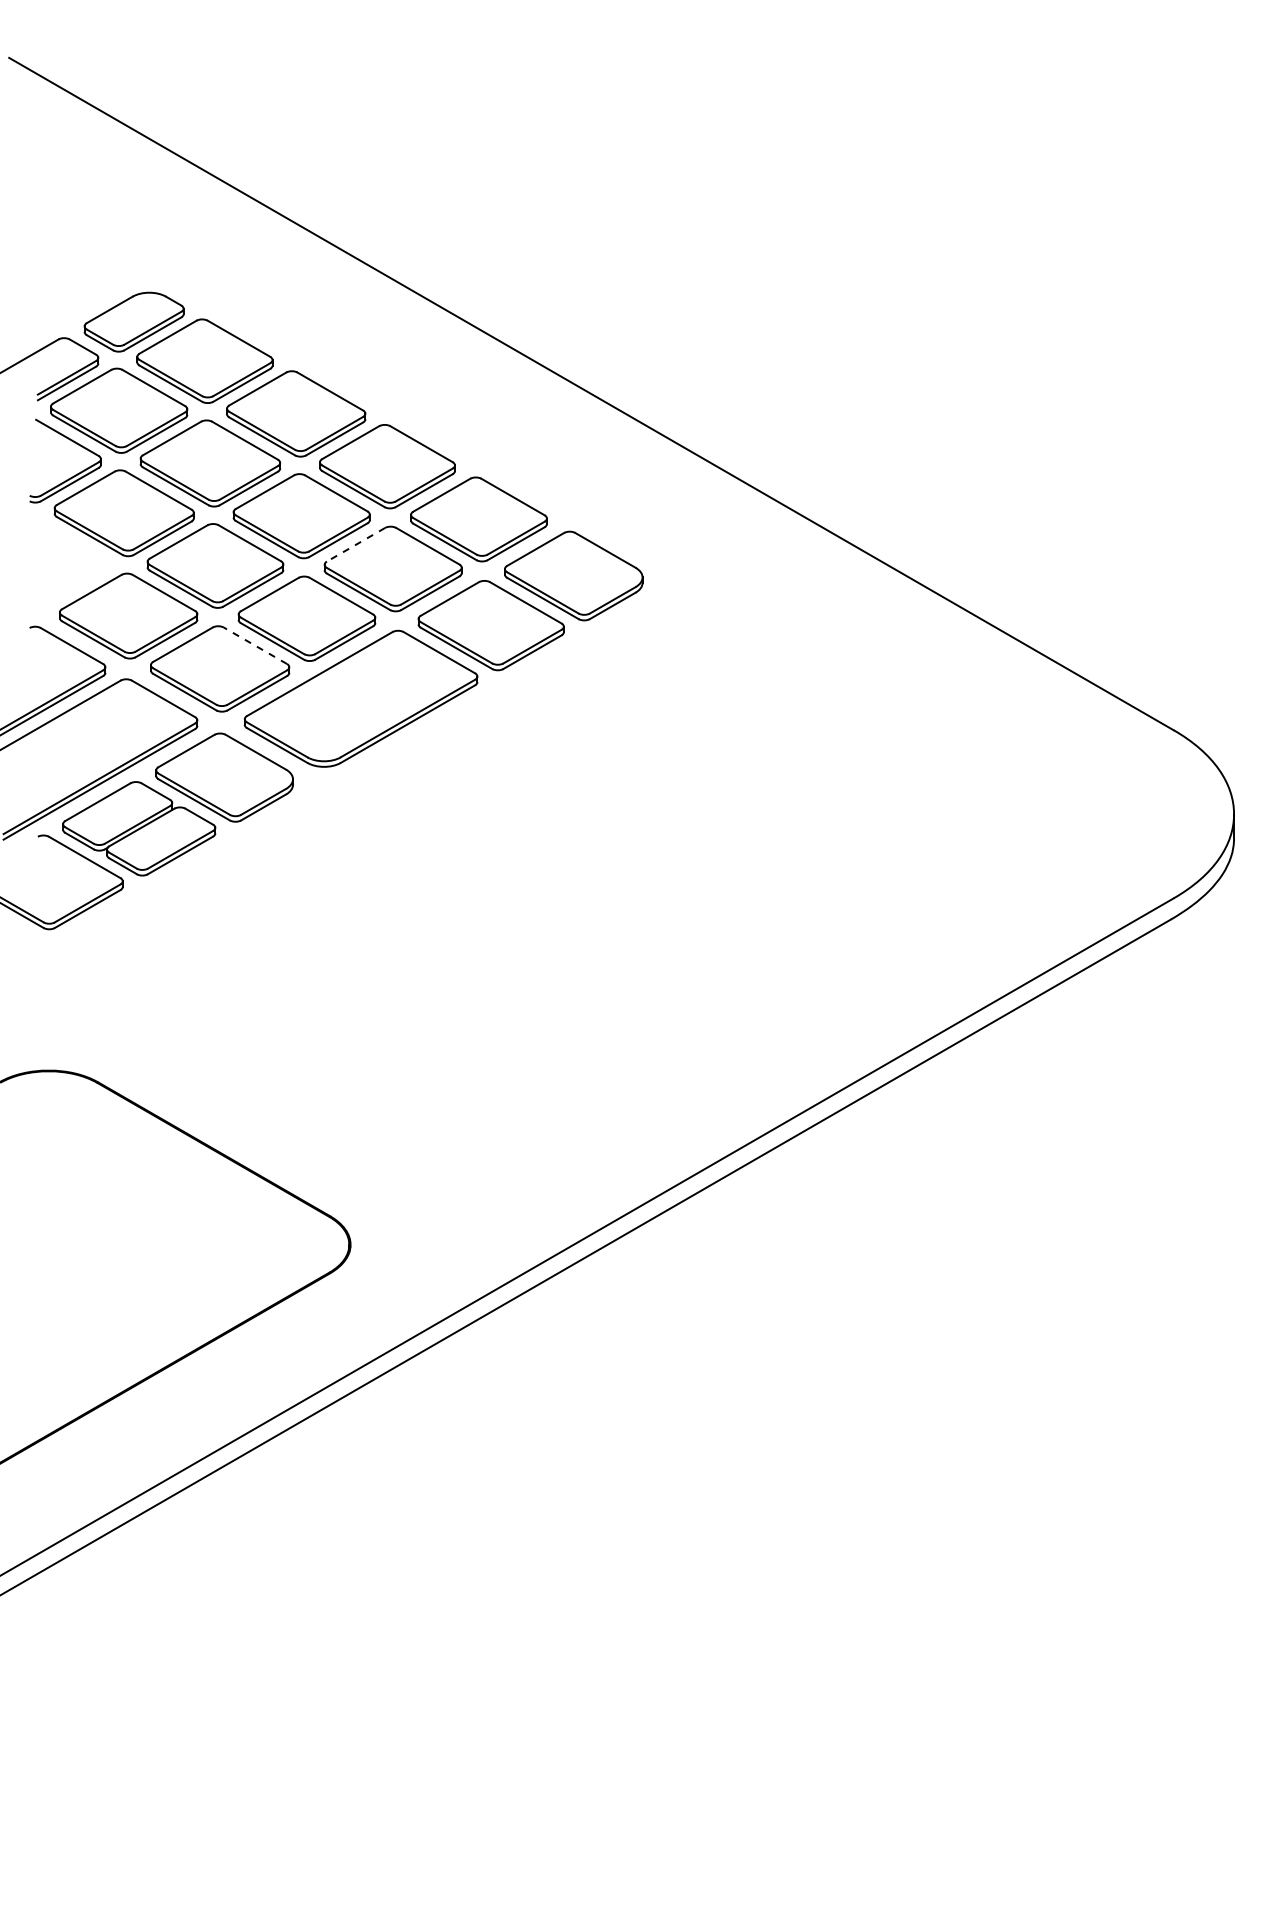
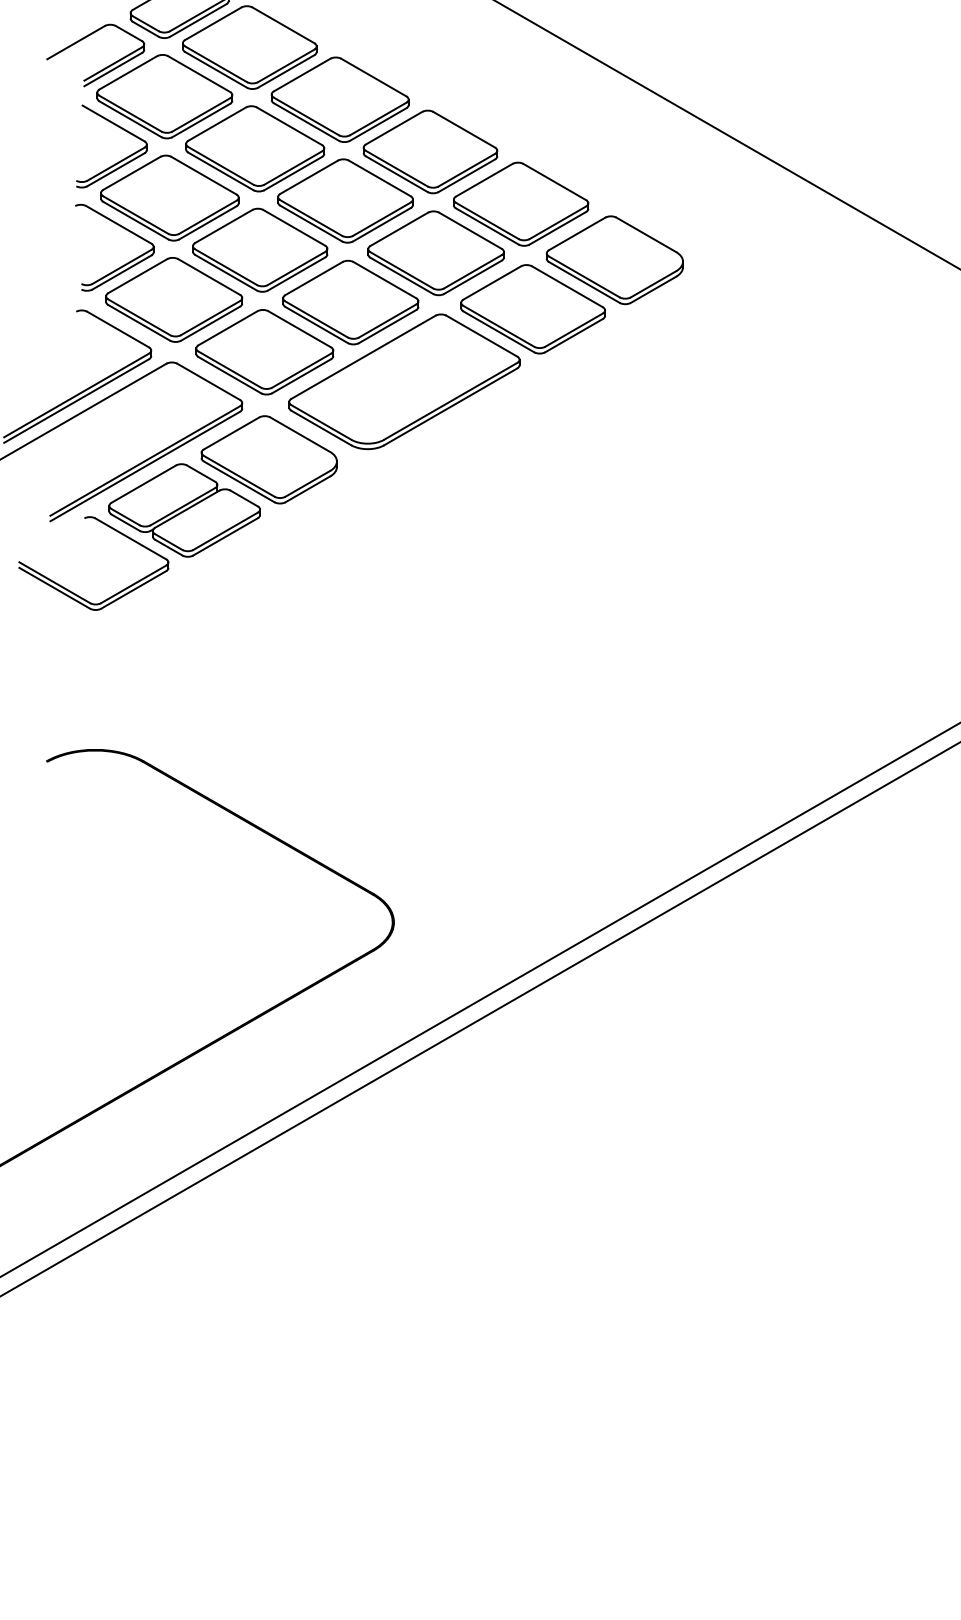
line: (356, 544) -> (399, 229), dashed -> solid
part: (77, 580) -> (123, 264), added
line: (255, 645) -> (299, 329), dashed -> solid

